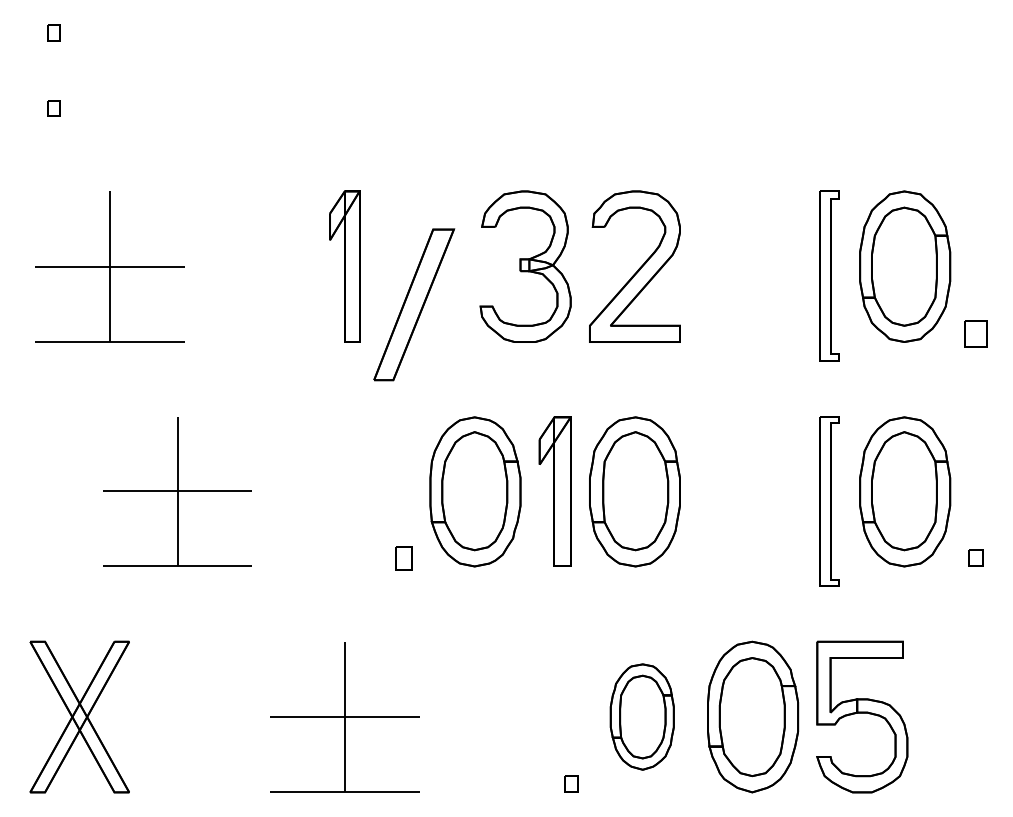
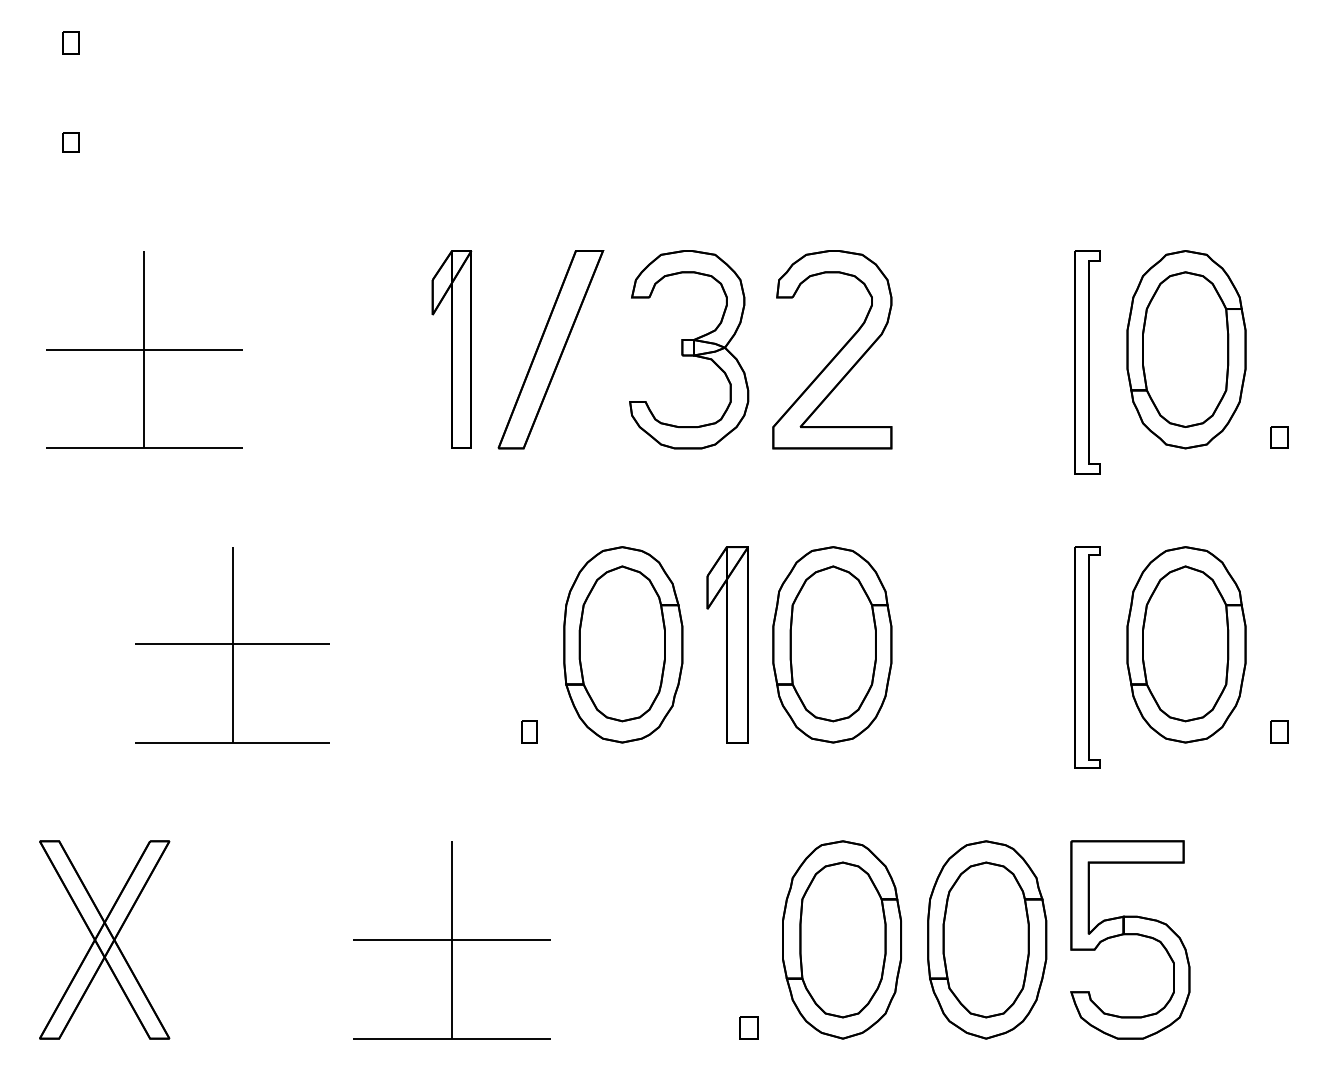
part: (413, 304) -> (550, 349), moved
part: (976, 333) -> (1279, 437), size x0.62
part: (403, 558) -> (529, 731), size x0.71
part: (641, 716) -> (841, 939), size x1.43

